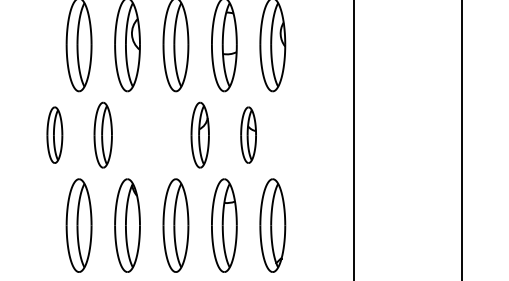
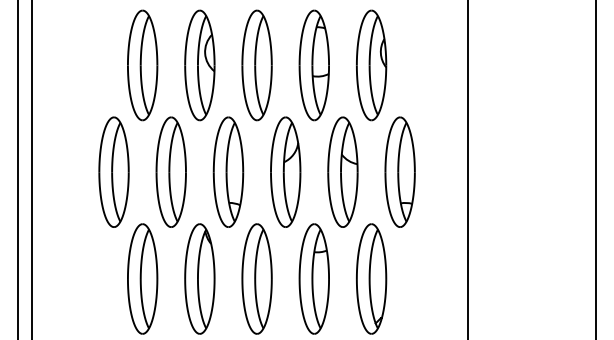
part: (54, 134) -> (113, 171), size x1.67
part: (102, 134) -> (170, 171), size x1.43
part: (151, 134) -> (228, 171), added
part: (199, 134) -> (285, 171), size x1.43
part: (248, 134) -> (342, 171), size x1.67
part: (296, 134) -> (399, 171), added

